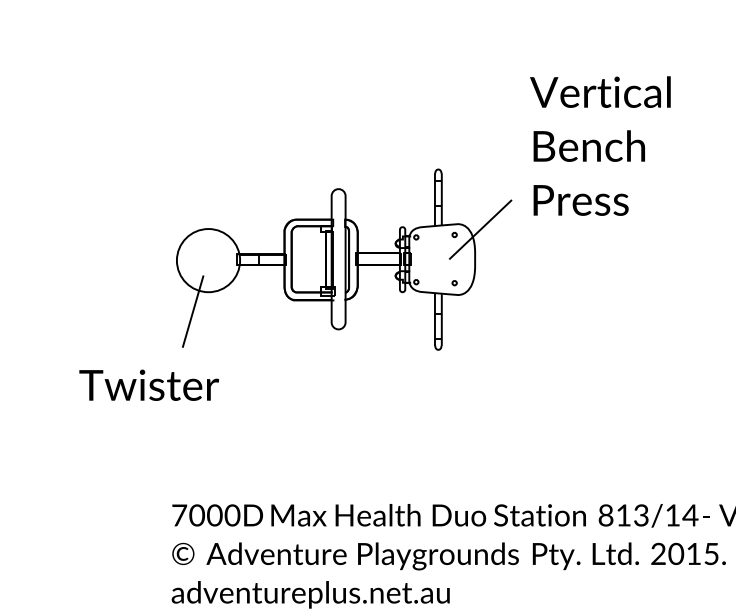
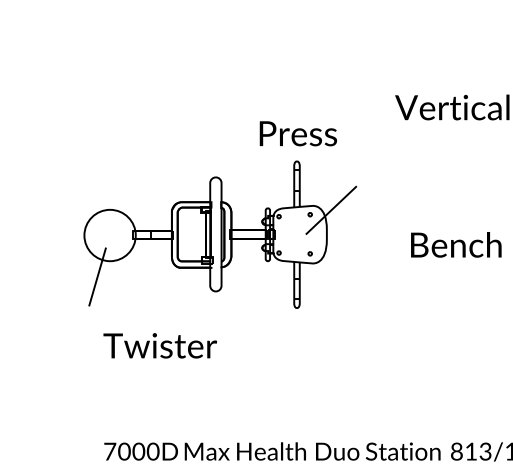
text: (588, 145) -> (455, 244), moved
text: (580, 200) -> (297, 133), moved
part: (344, 259) -> (220, 234), moved
text: (149, 384) -> (160, 345), moved

